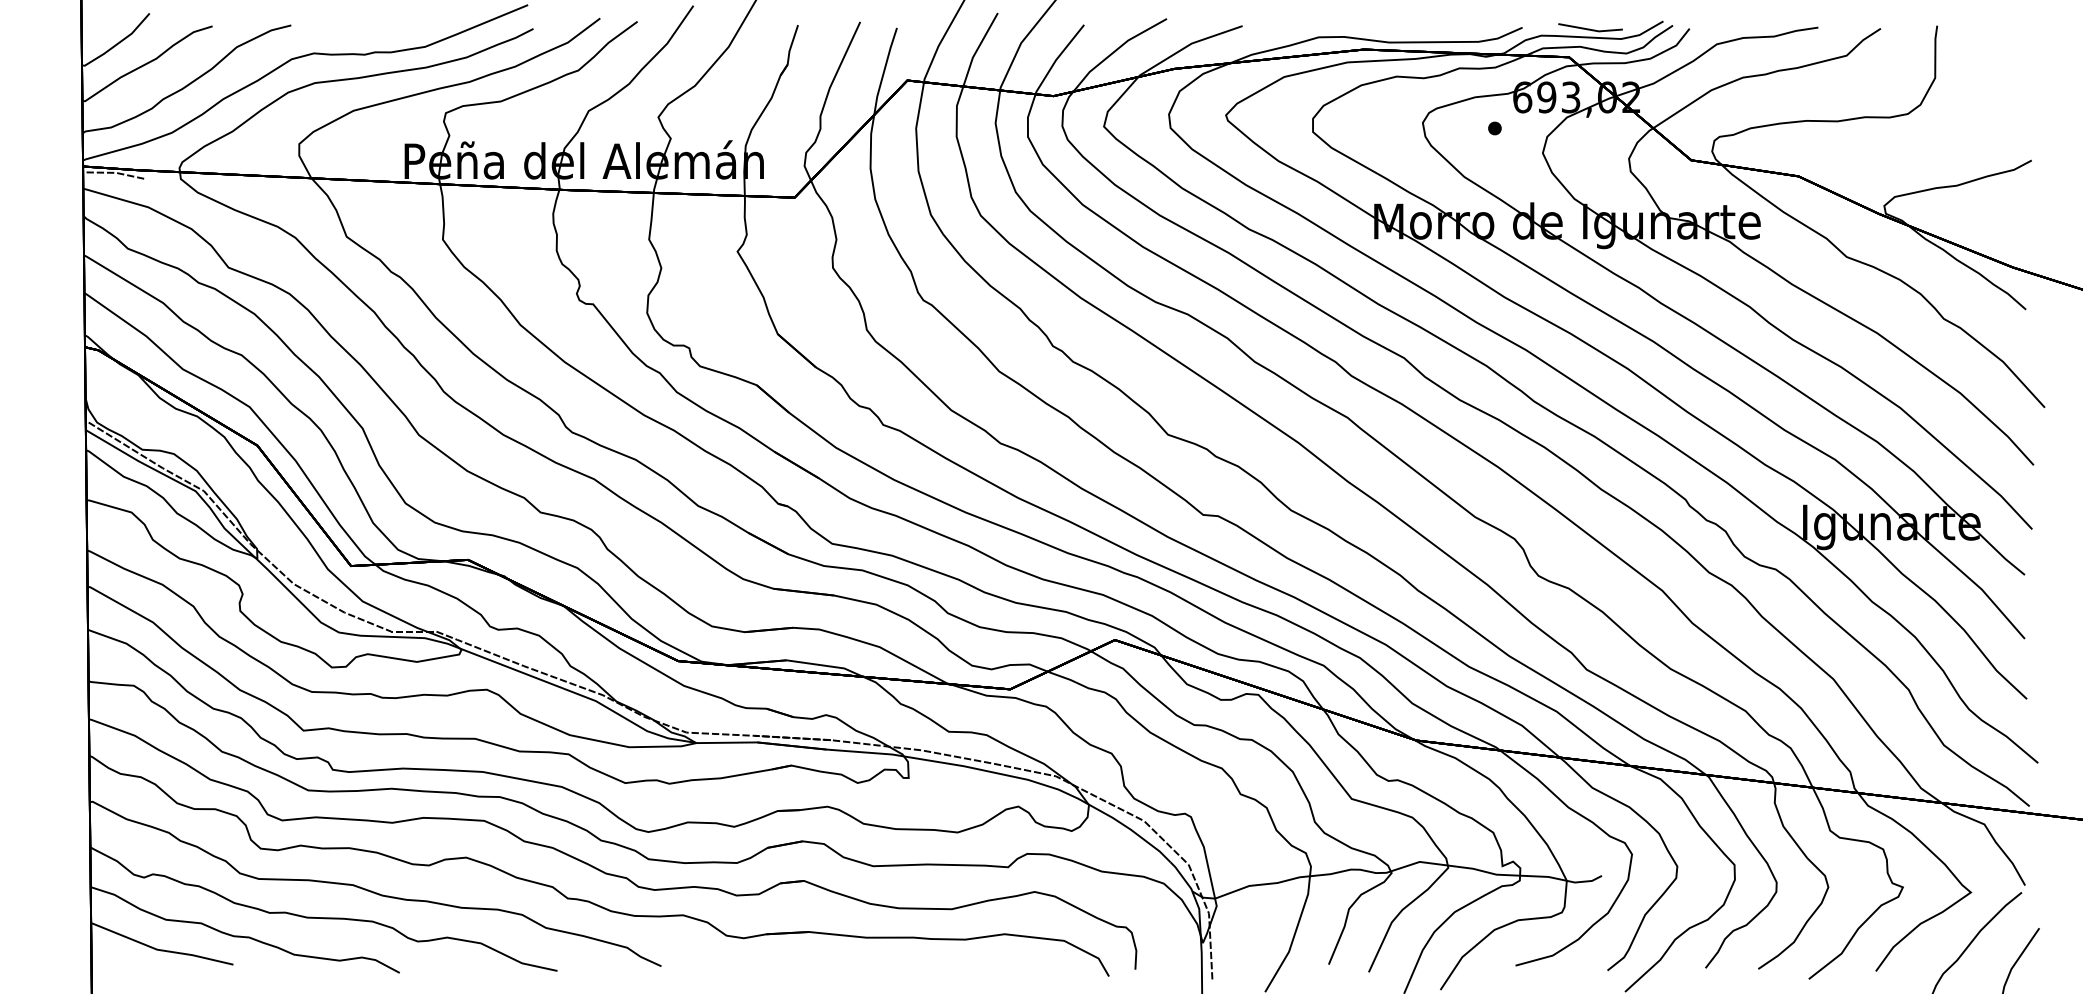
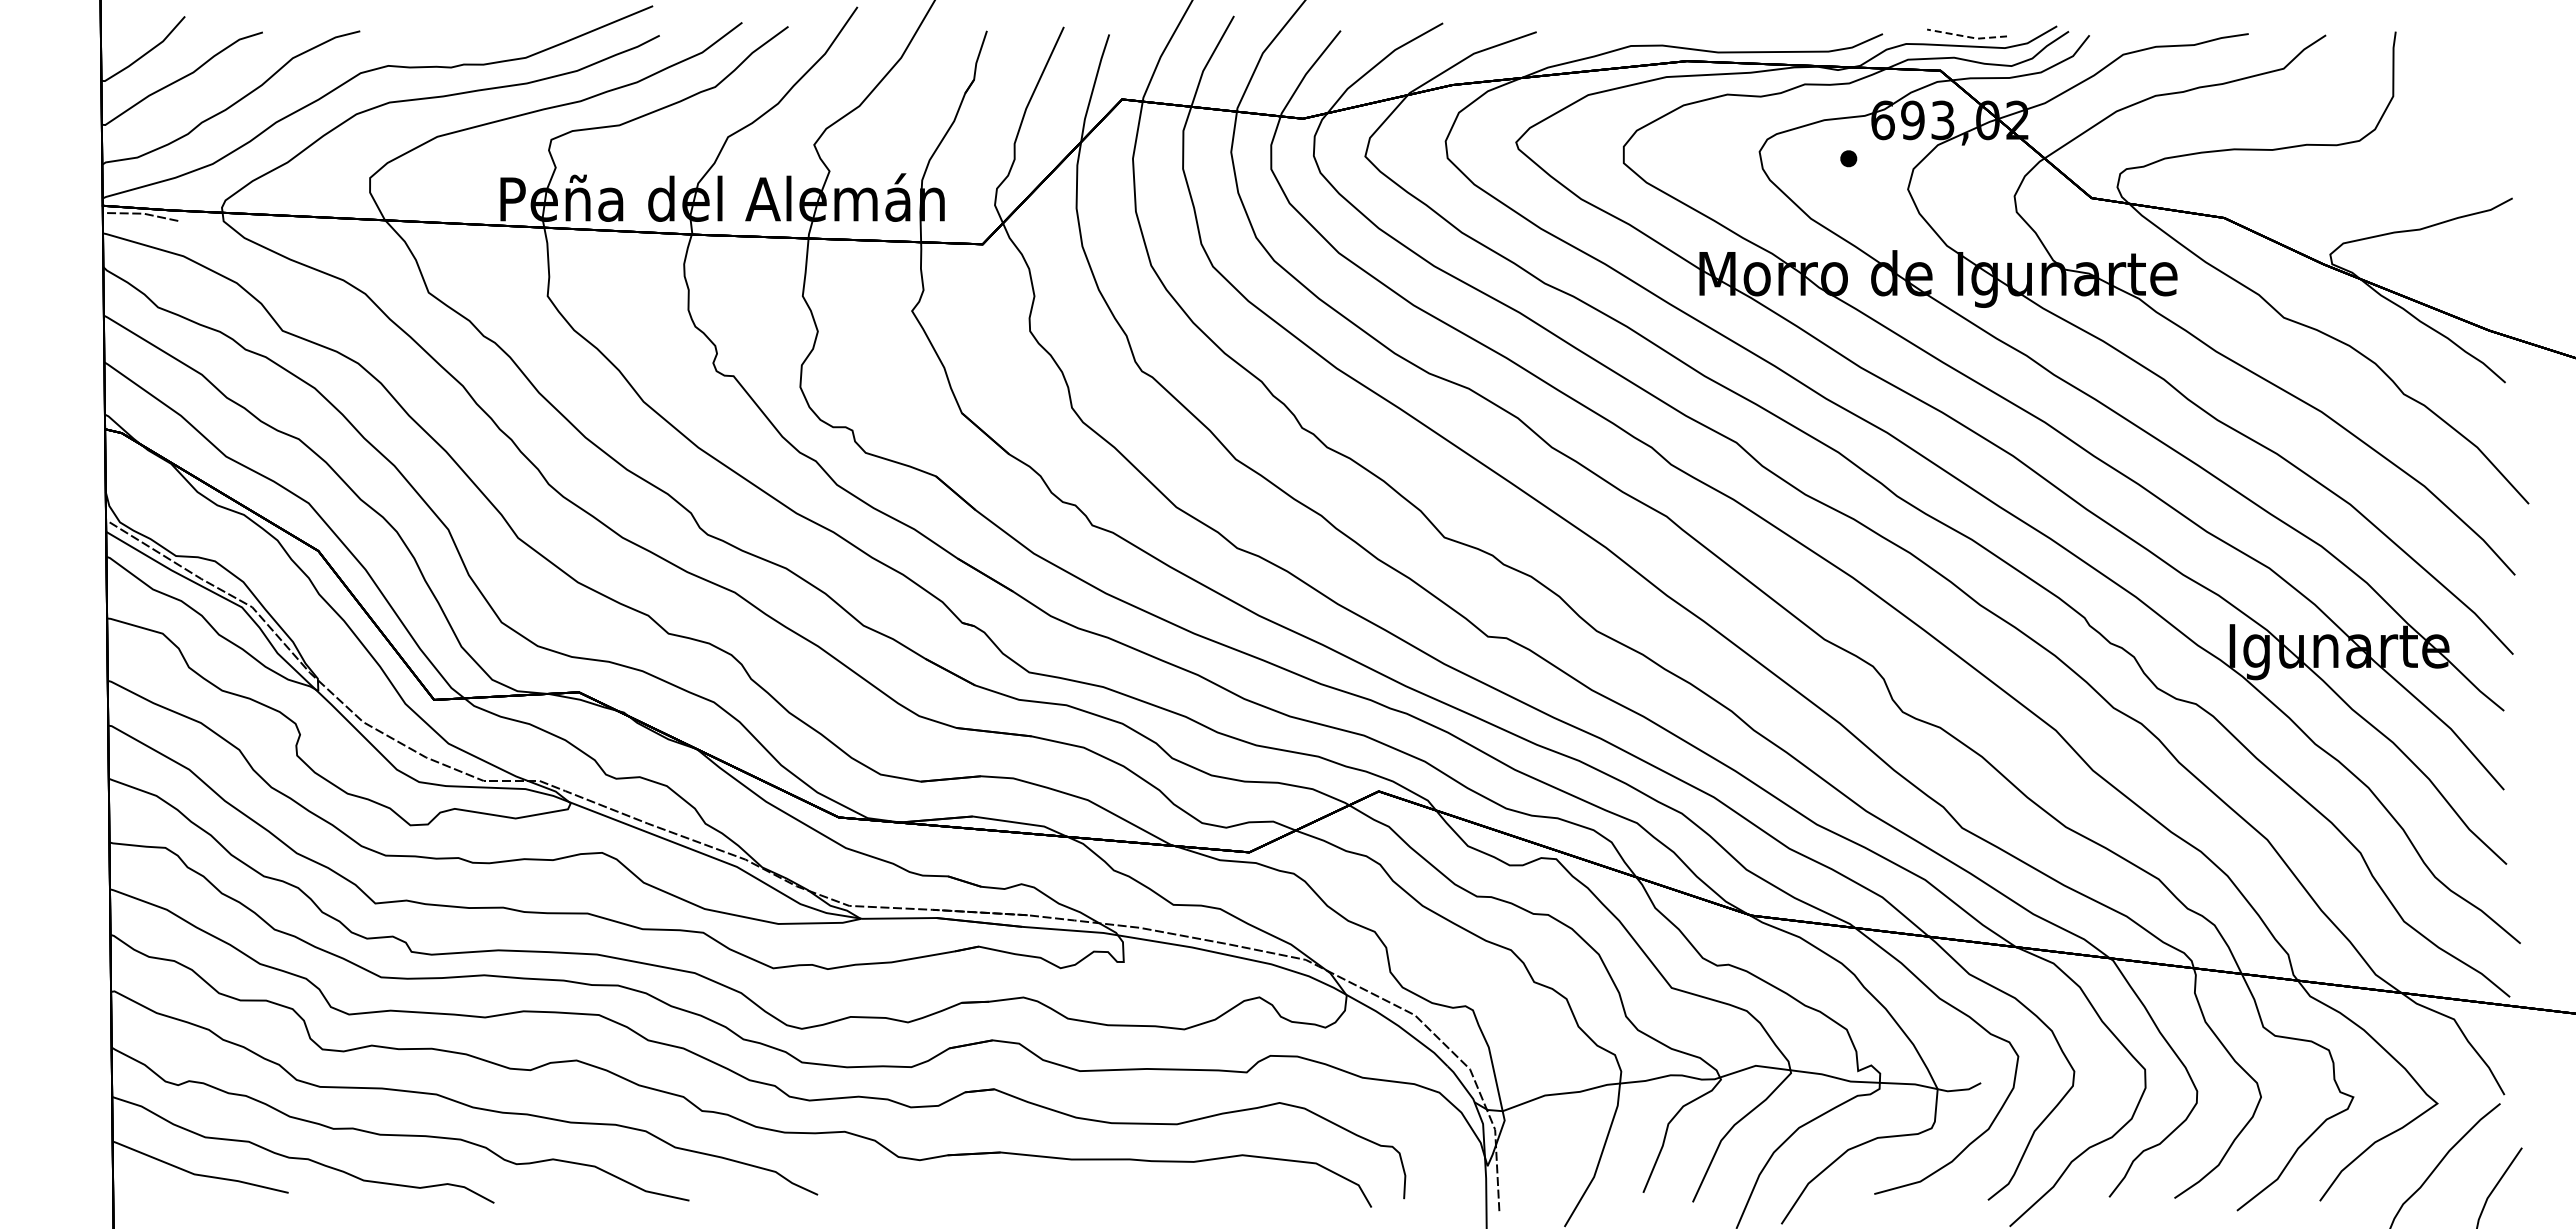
line: (1590, 29) -> (1966, 36), solid -> dashed

